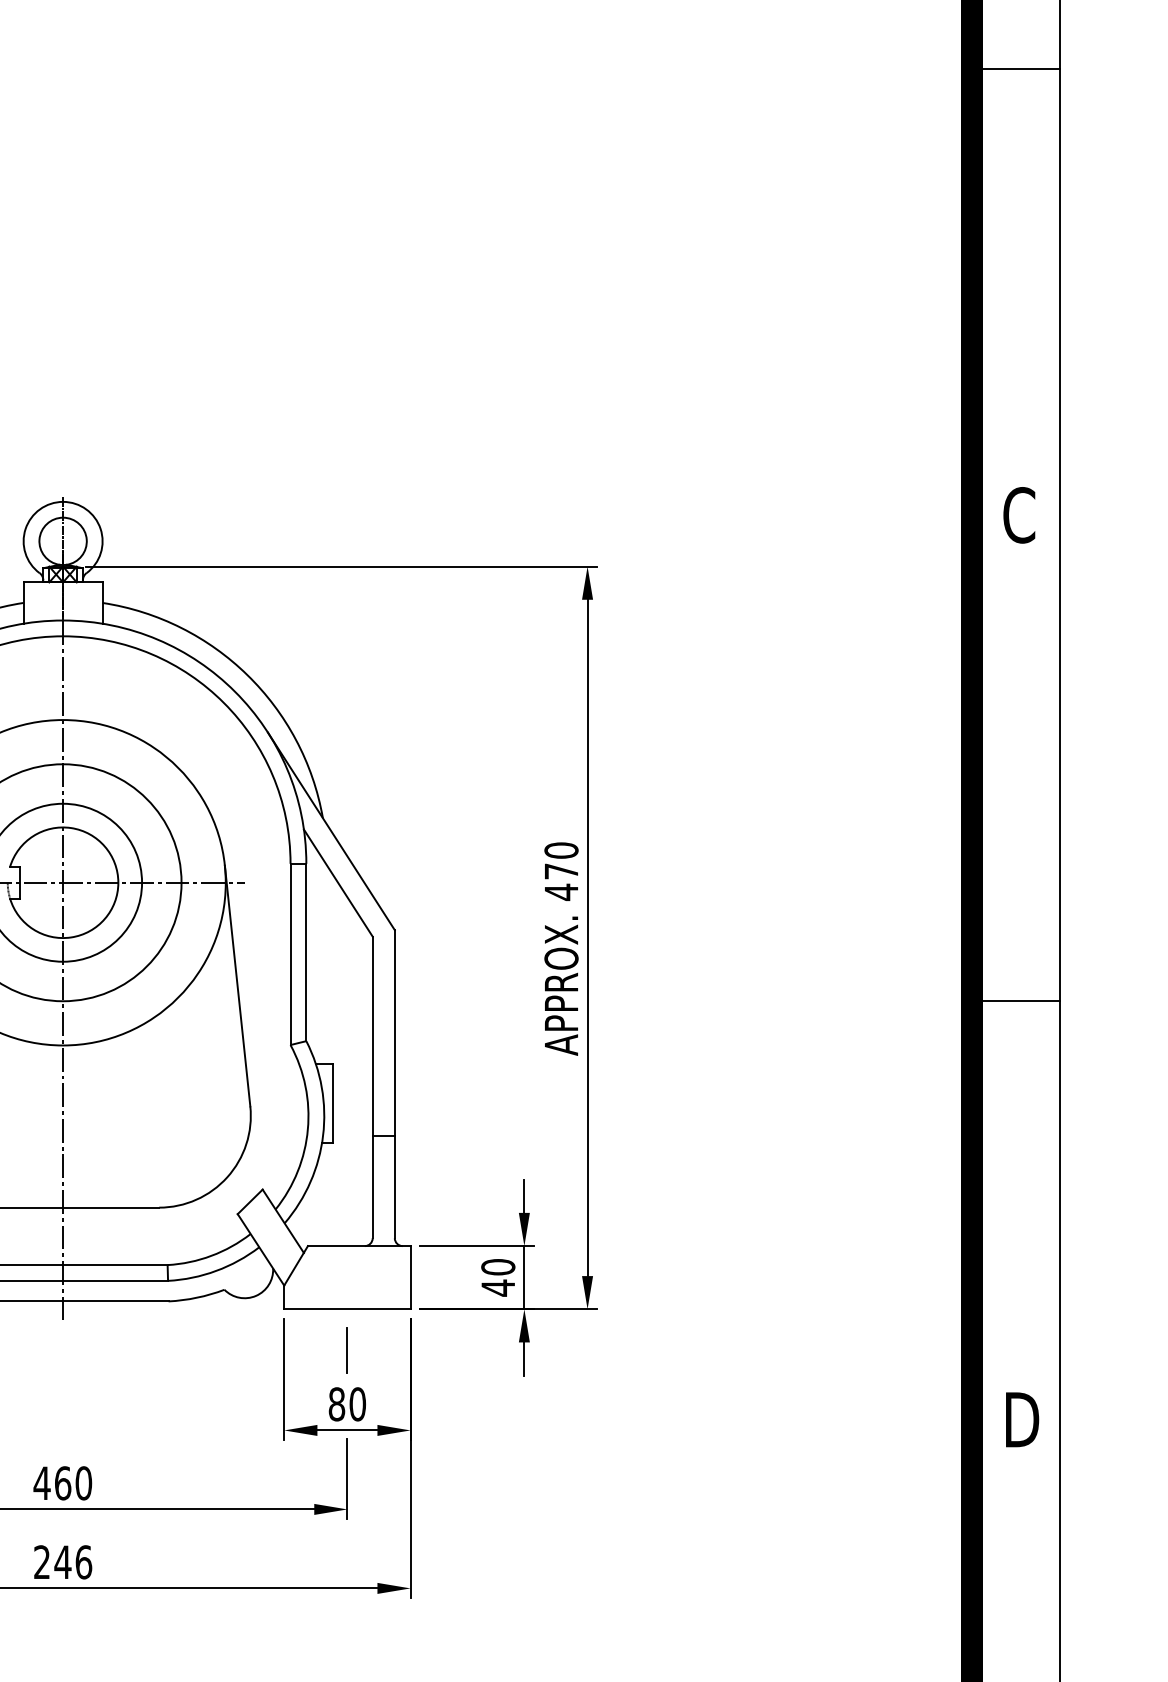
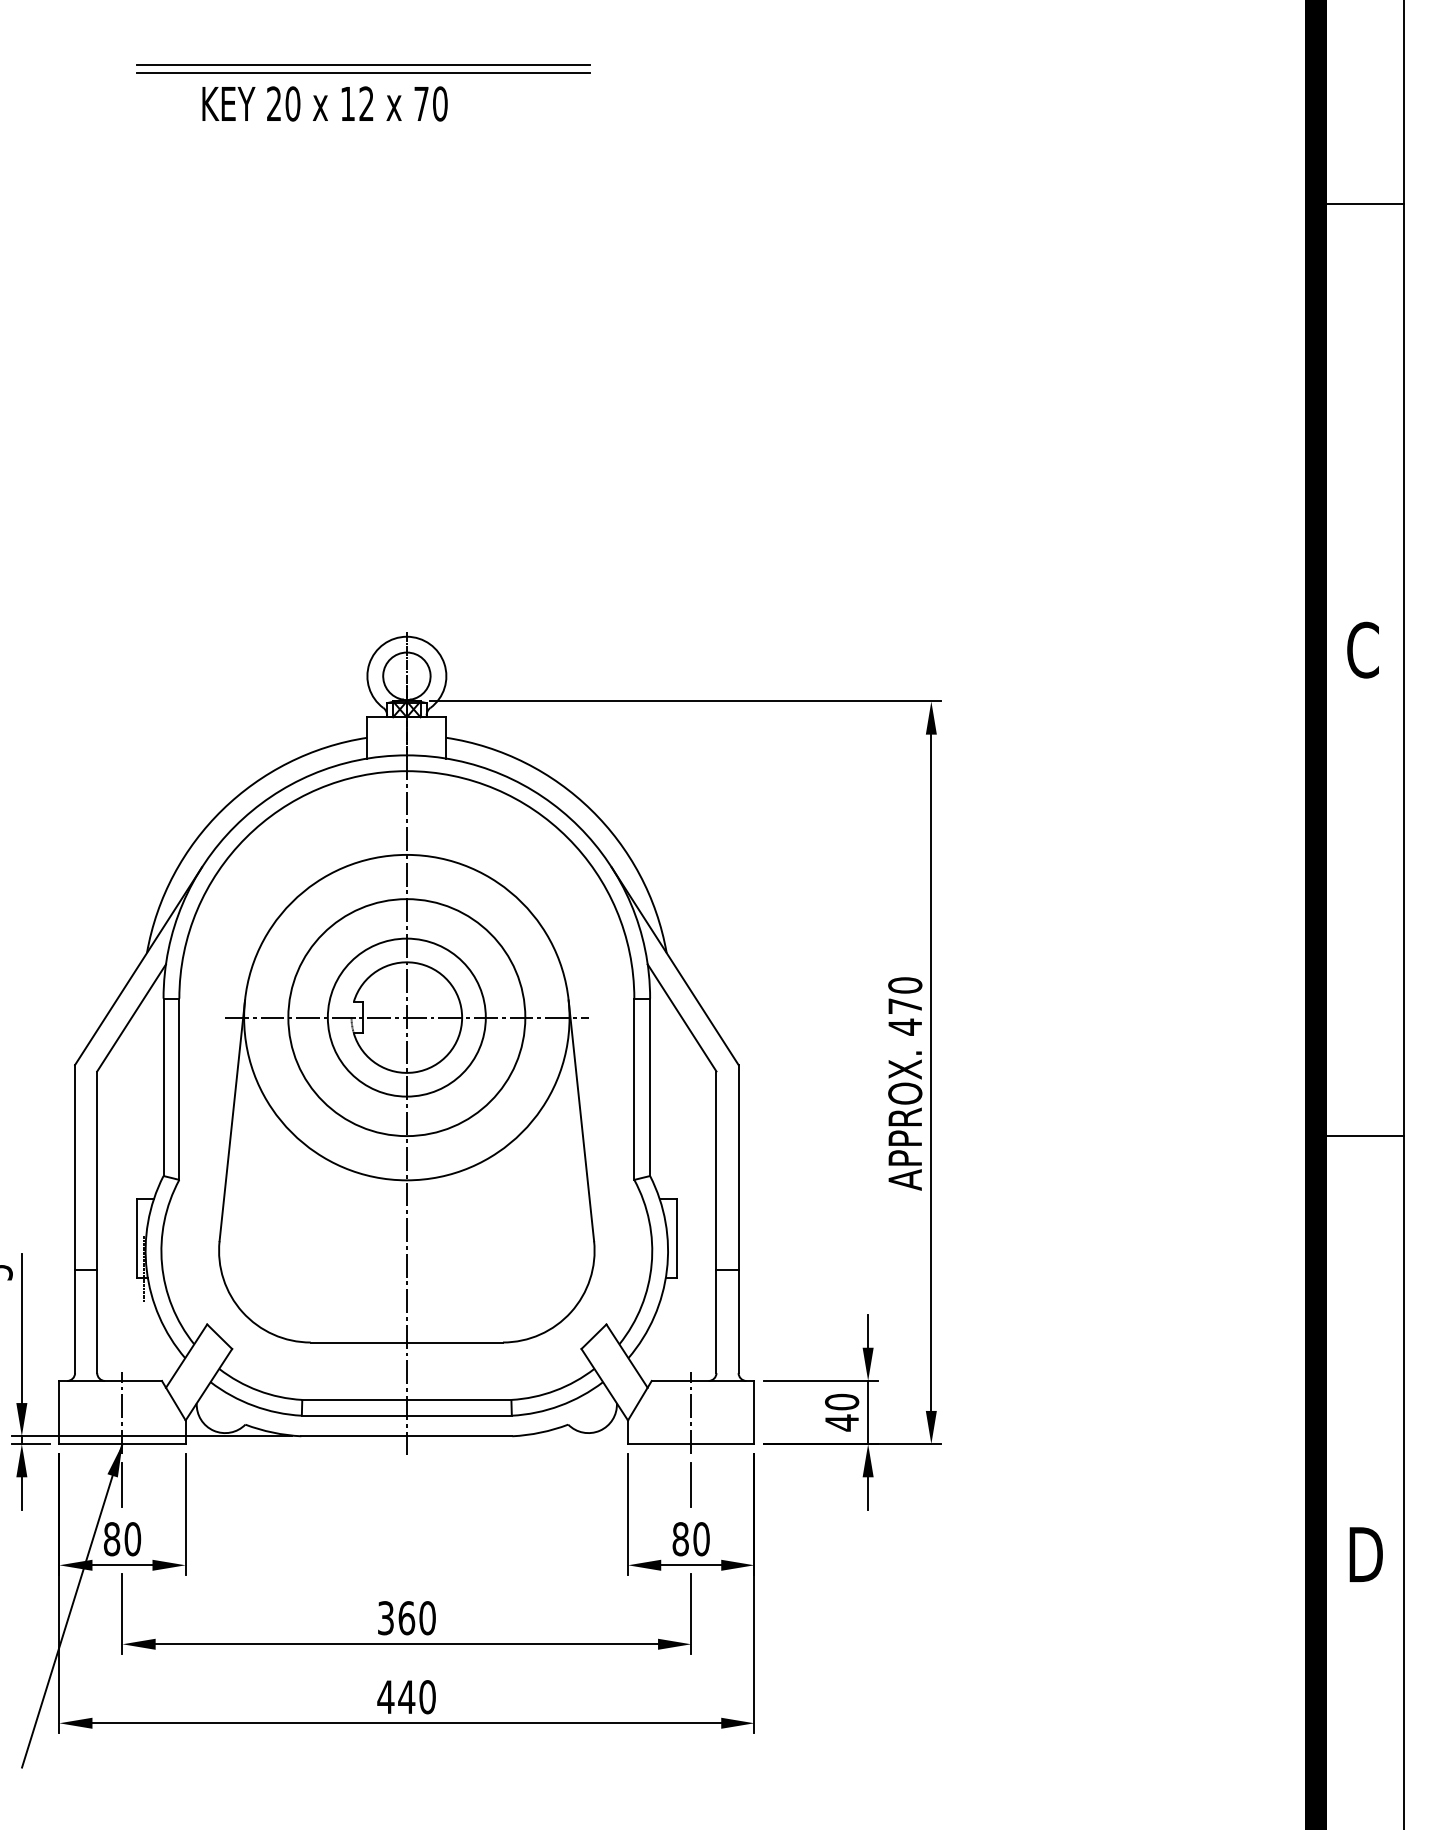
line: (347, 1277) -> (691, 1412), added
text: (41, 1483) -> (385, 1618), 460 -> 360
text: (62, 1562) -> (406, 1697), 246 -> 440

